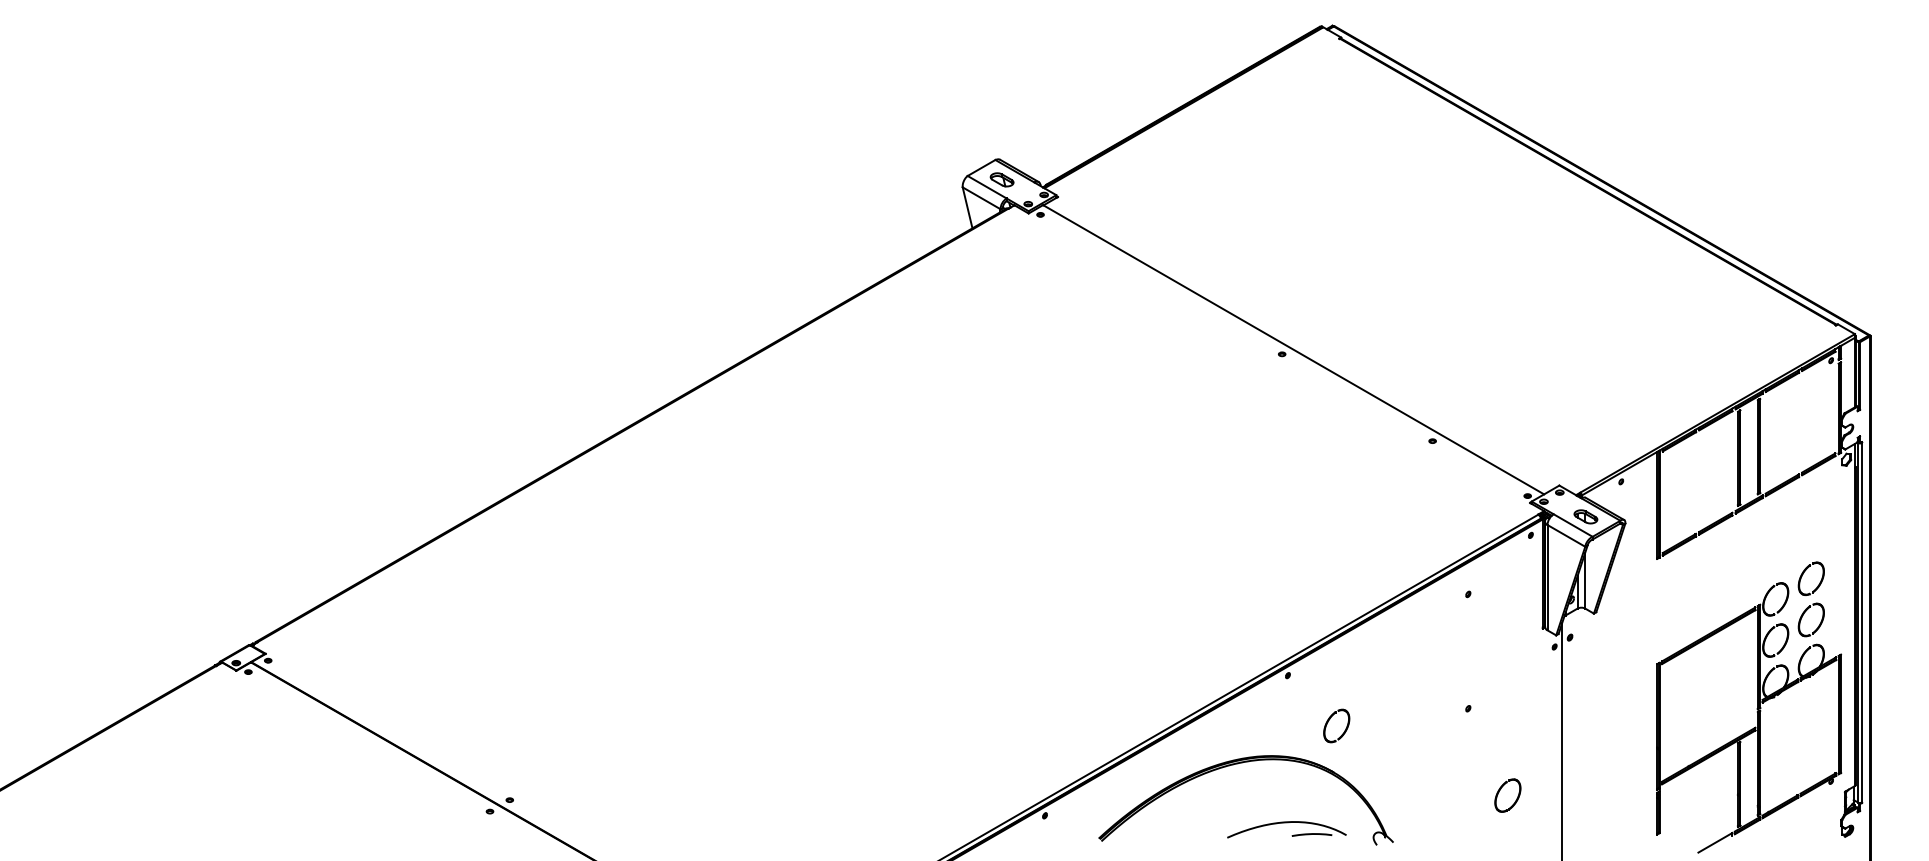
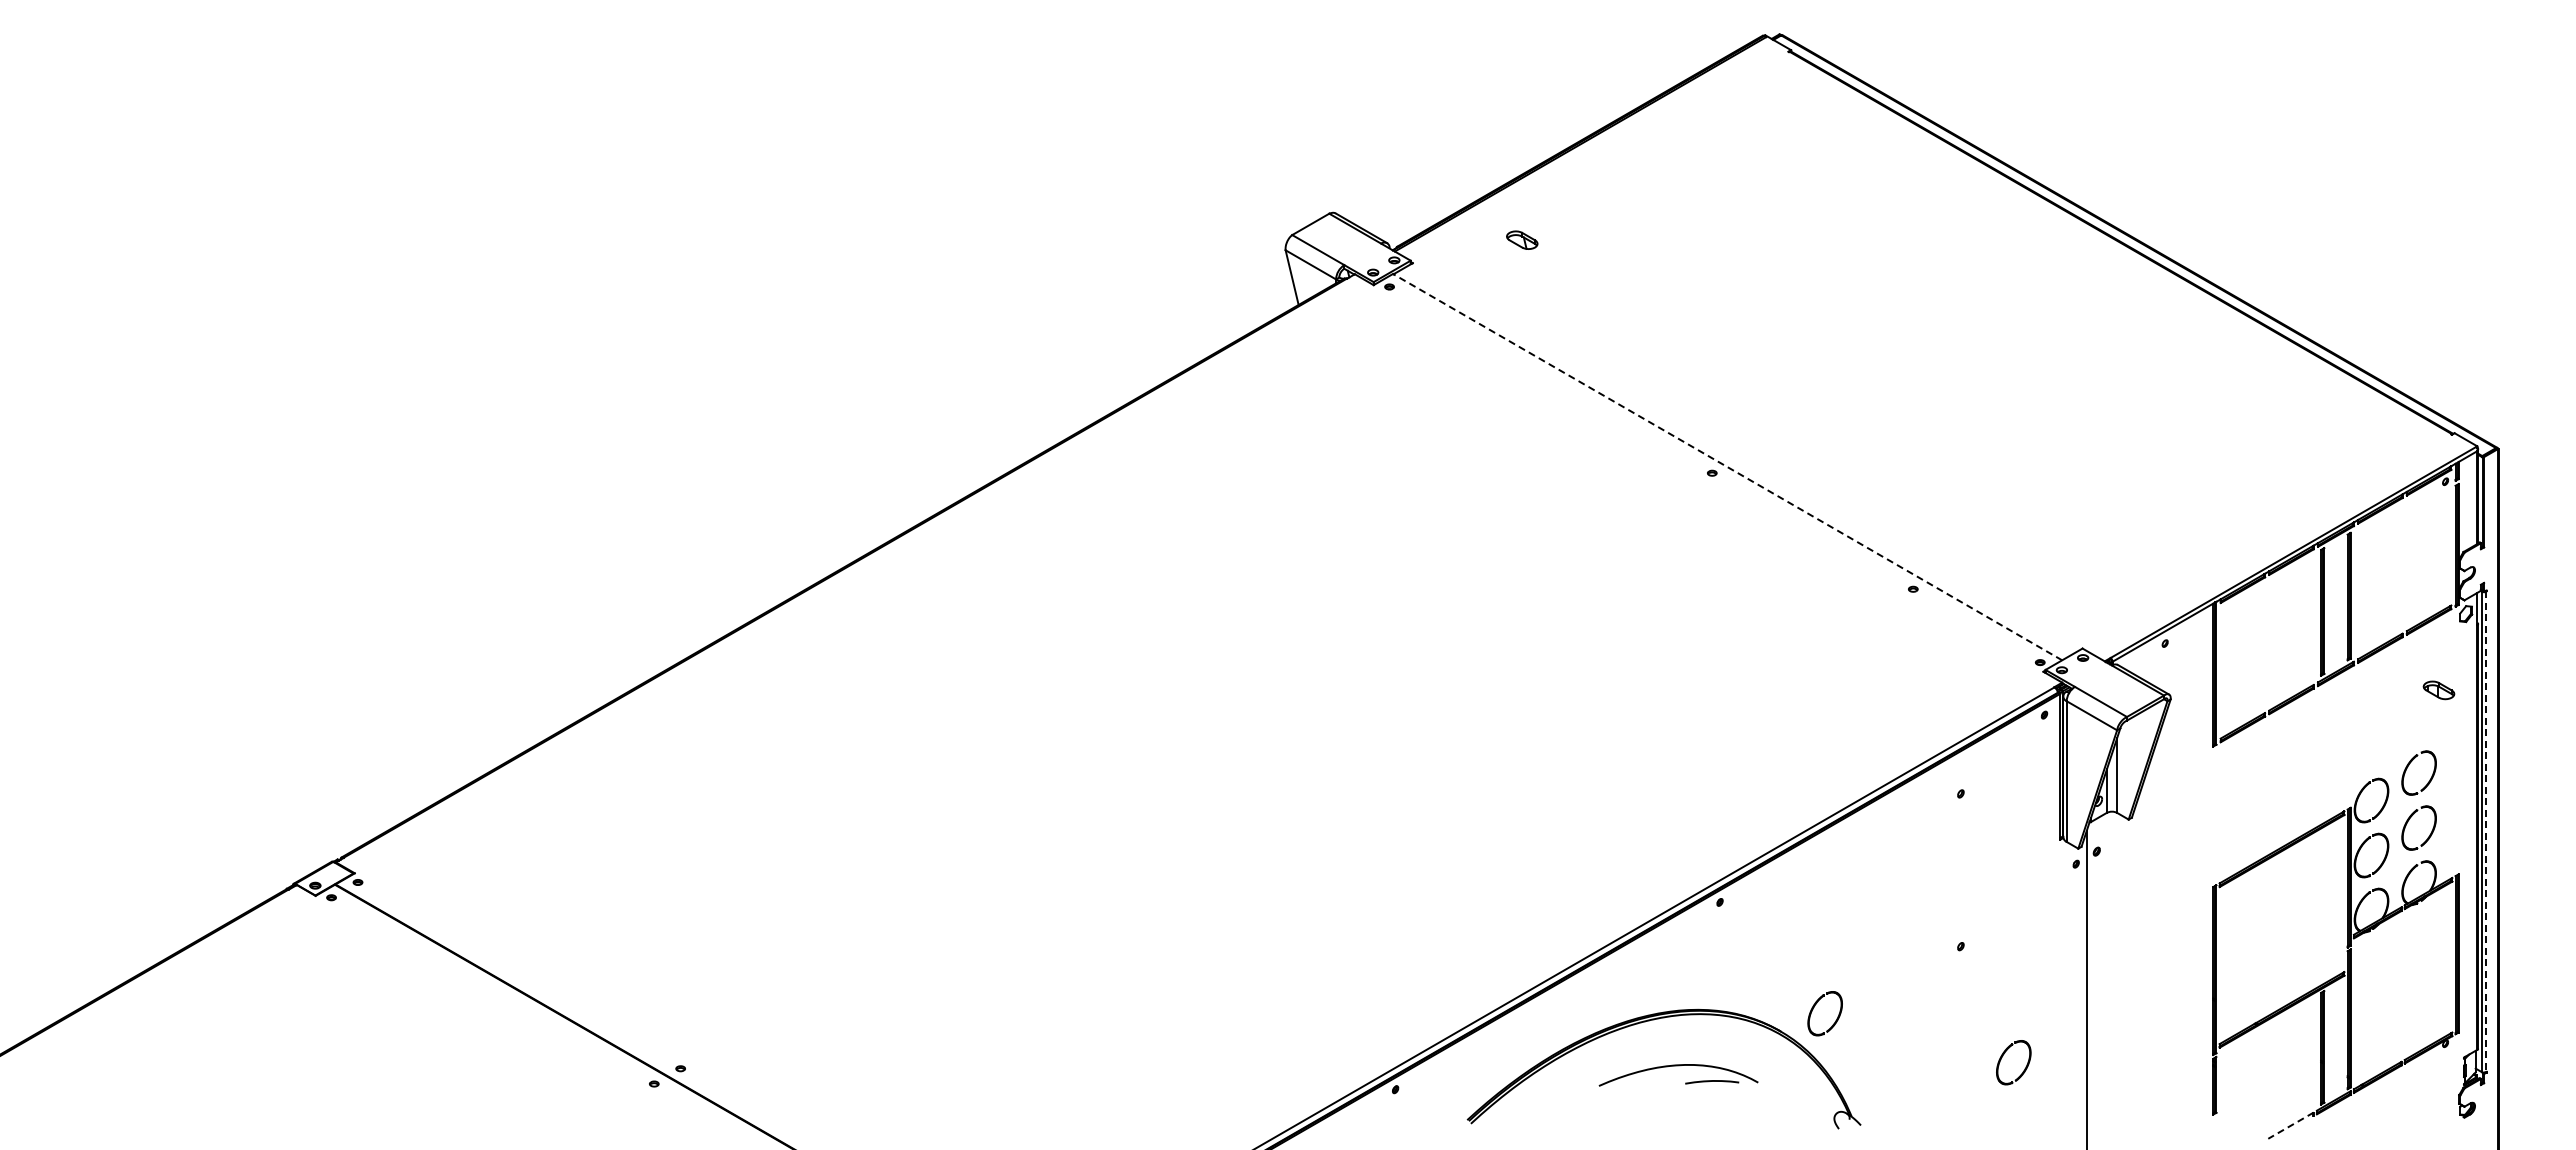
part: (1002, 179) -> (1522, 239), moved
line: (1293, 349) -> (1727, 466), solid -> dashed
part: (1585, 516) -> (2438, 690), moved
line: (1861, 623) -> (2486, 832), solid -> dashed
part: (1329, 720) -> (1815, 1006), moved
part: (1286, 823) -> (1678, 1066), moved
line: (1715, 842) -> (2290, 1125), solid -> dashed

